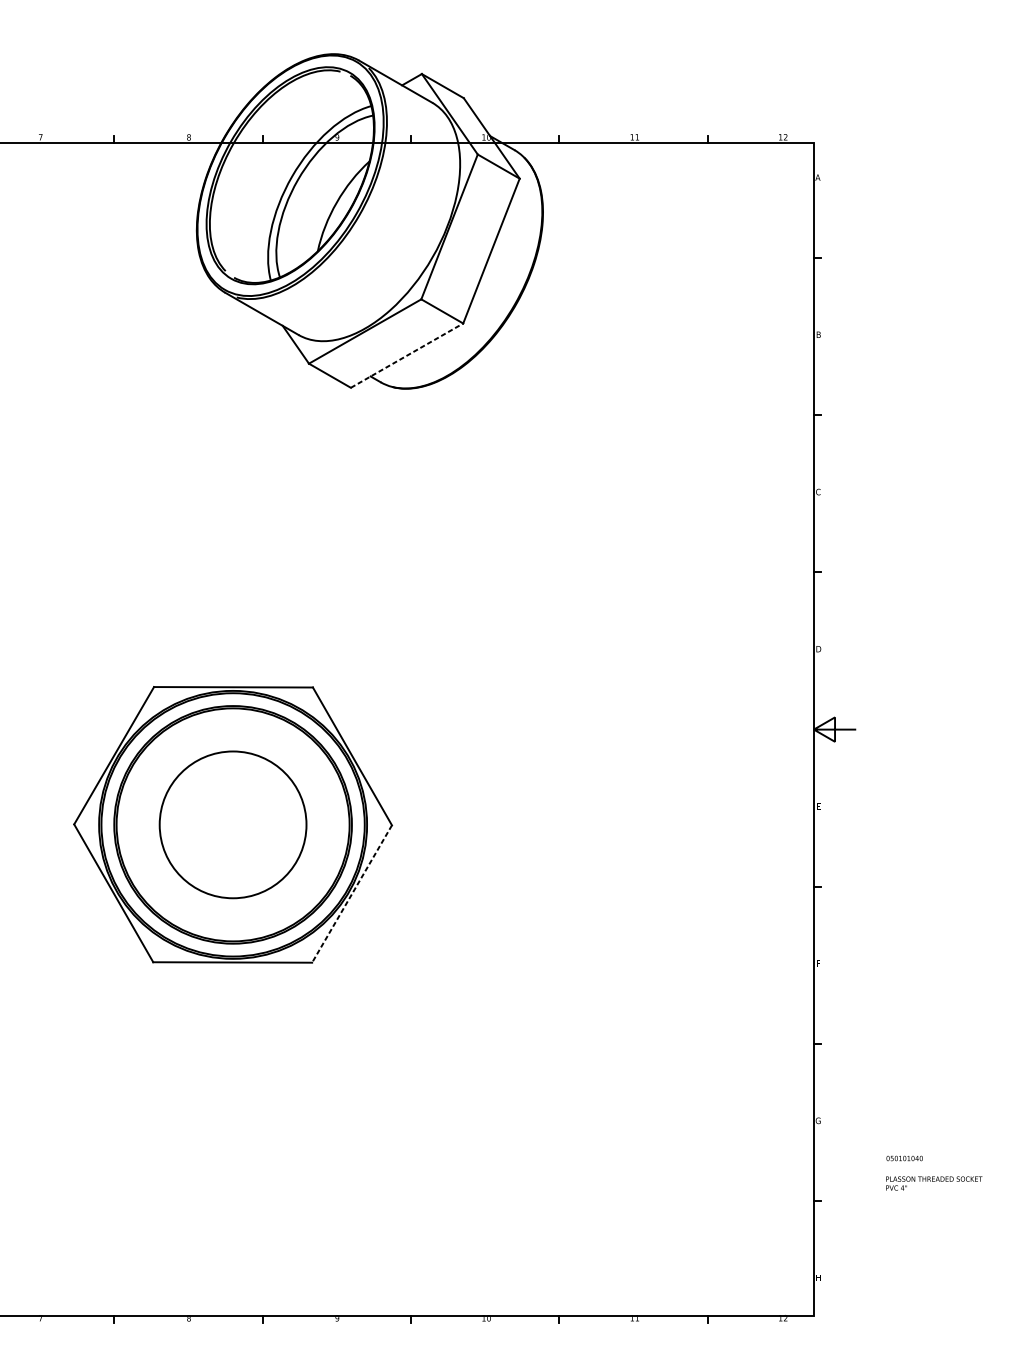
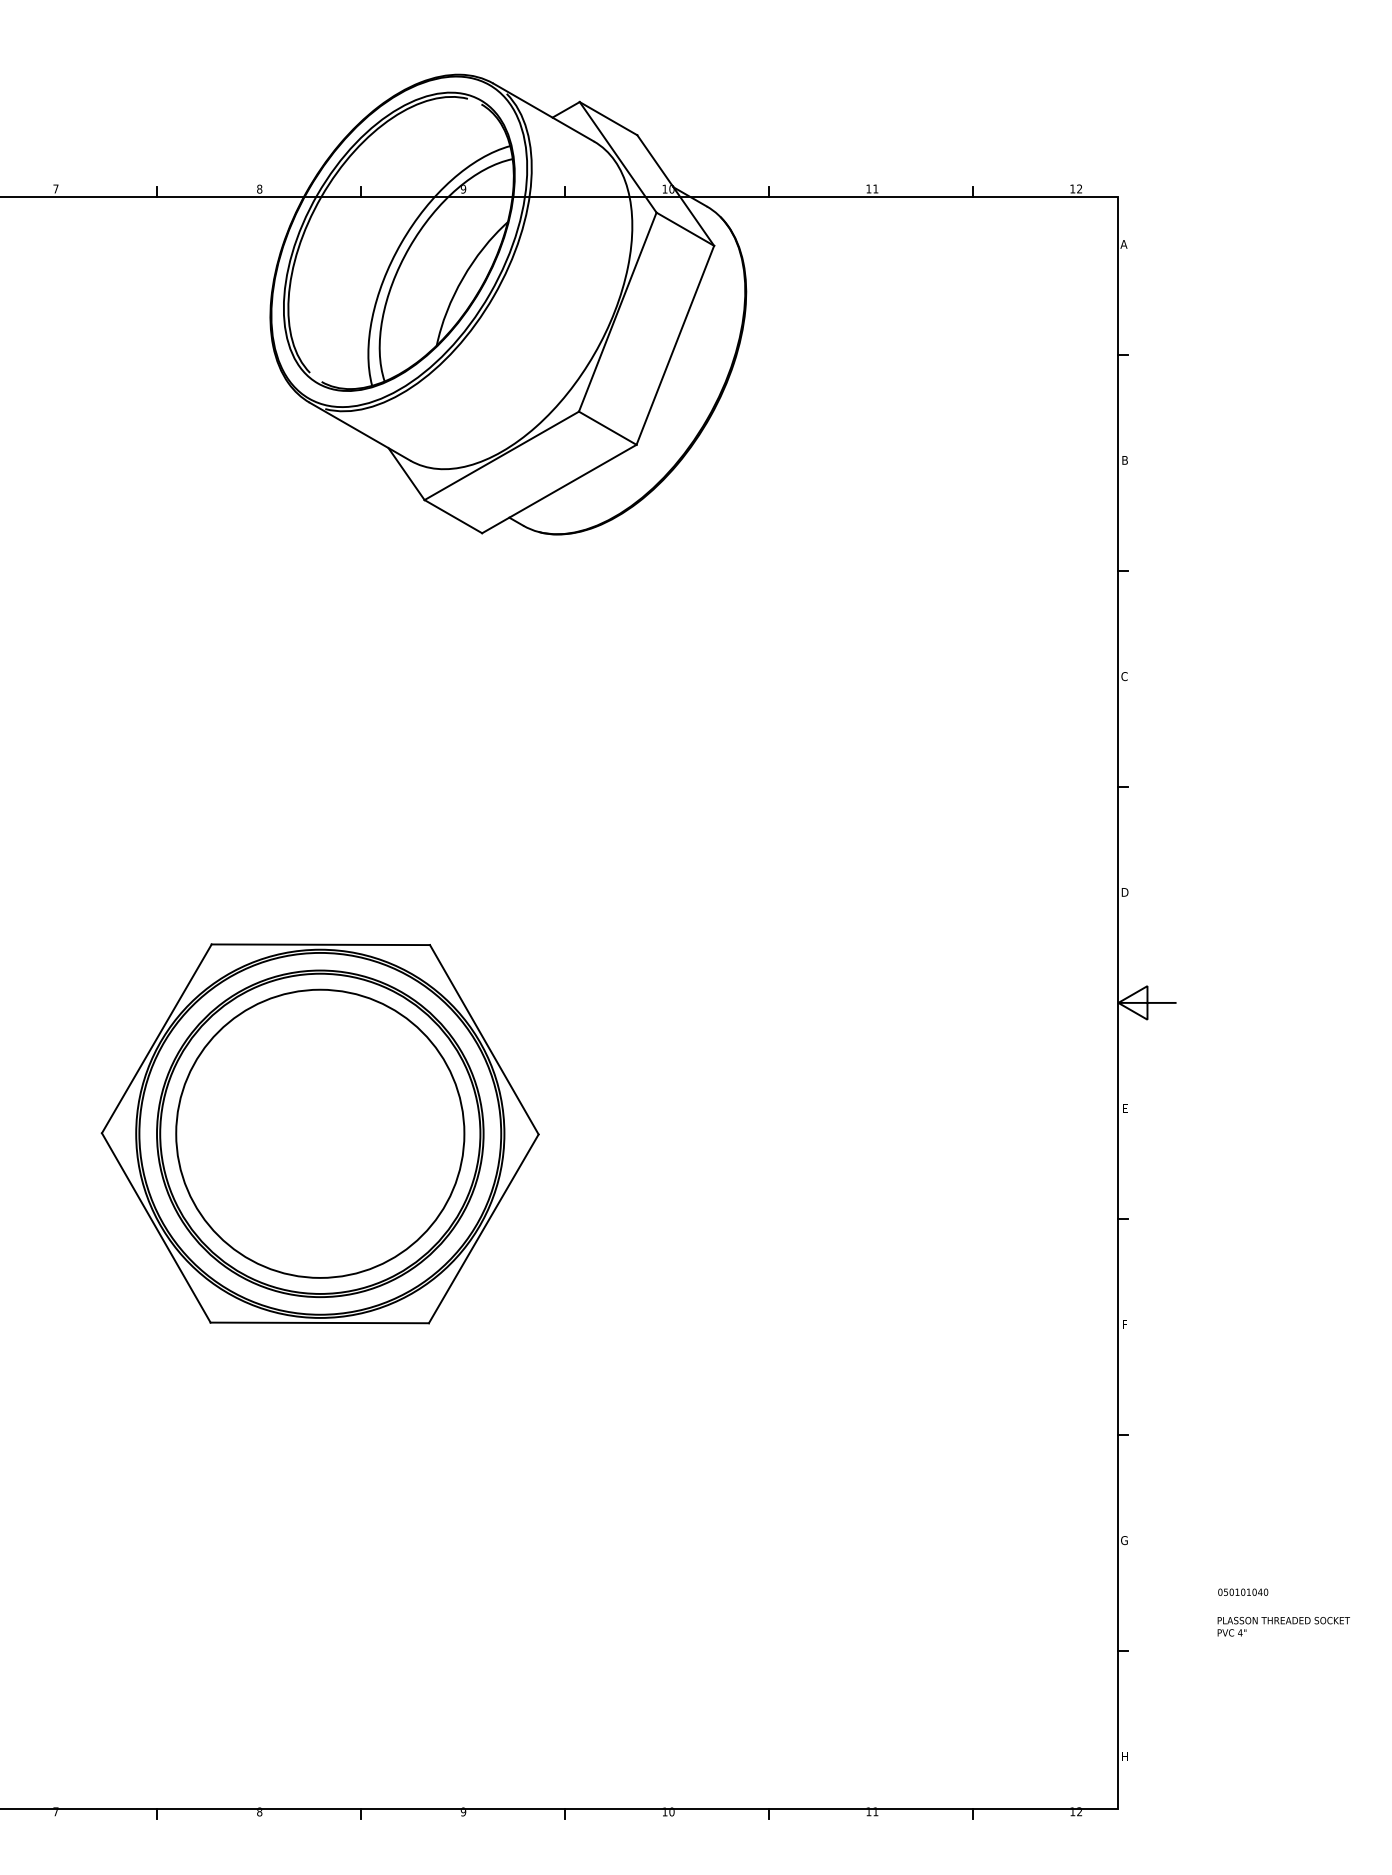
line: (407, 355) -> (559, 489), dashed -> solid
circle: (233, 824) -> (320, 1133), size x1.43
line: (351, 894) -> (483, 1229), dashed -> solid

